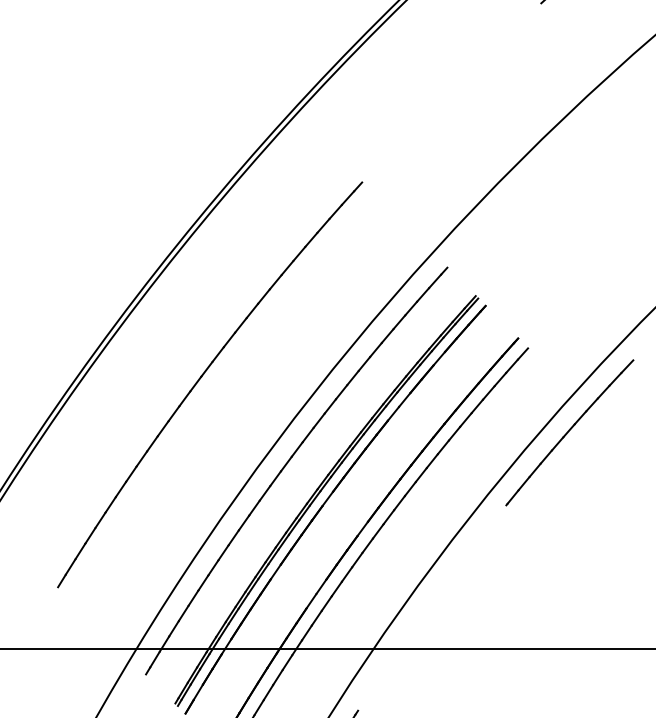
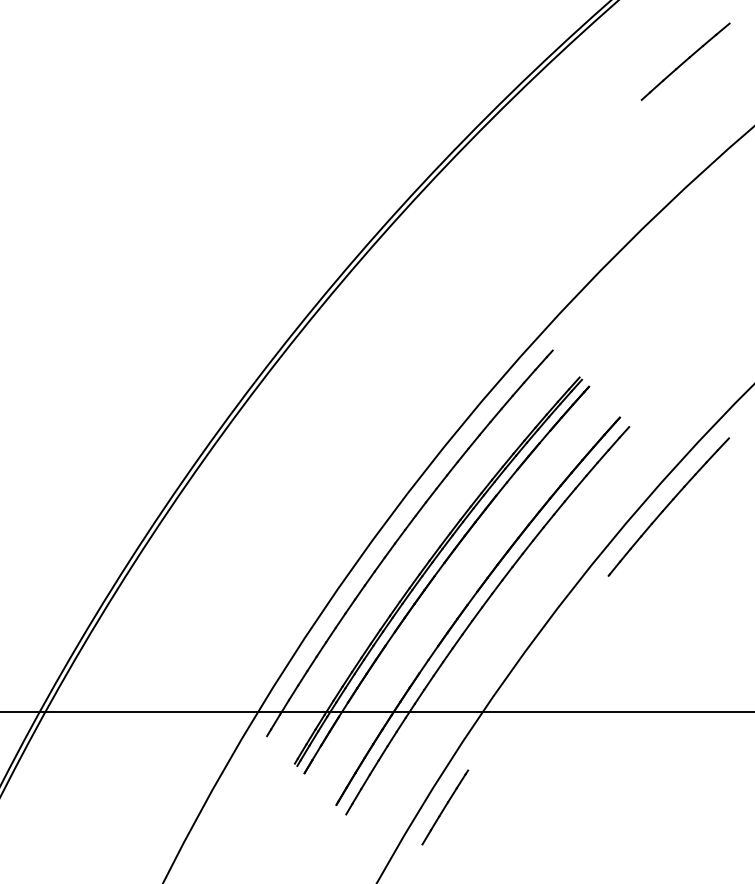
part: (202, 377) -> (320, 454), removed

